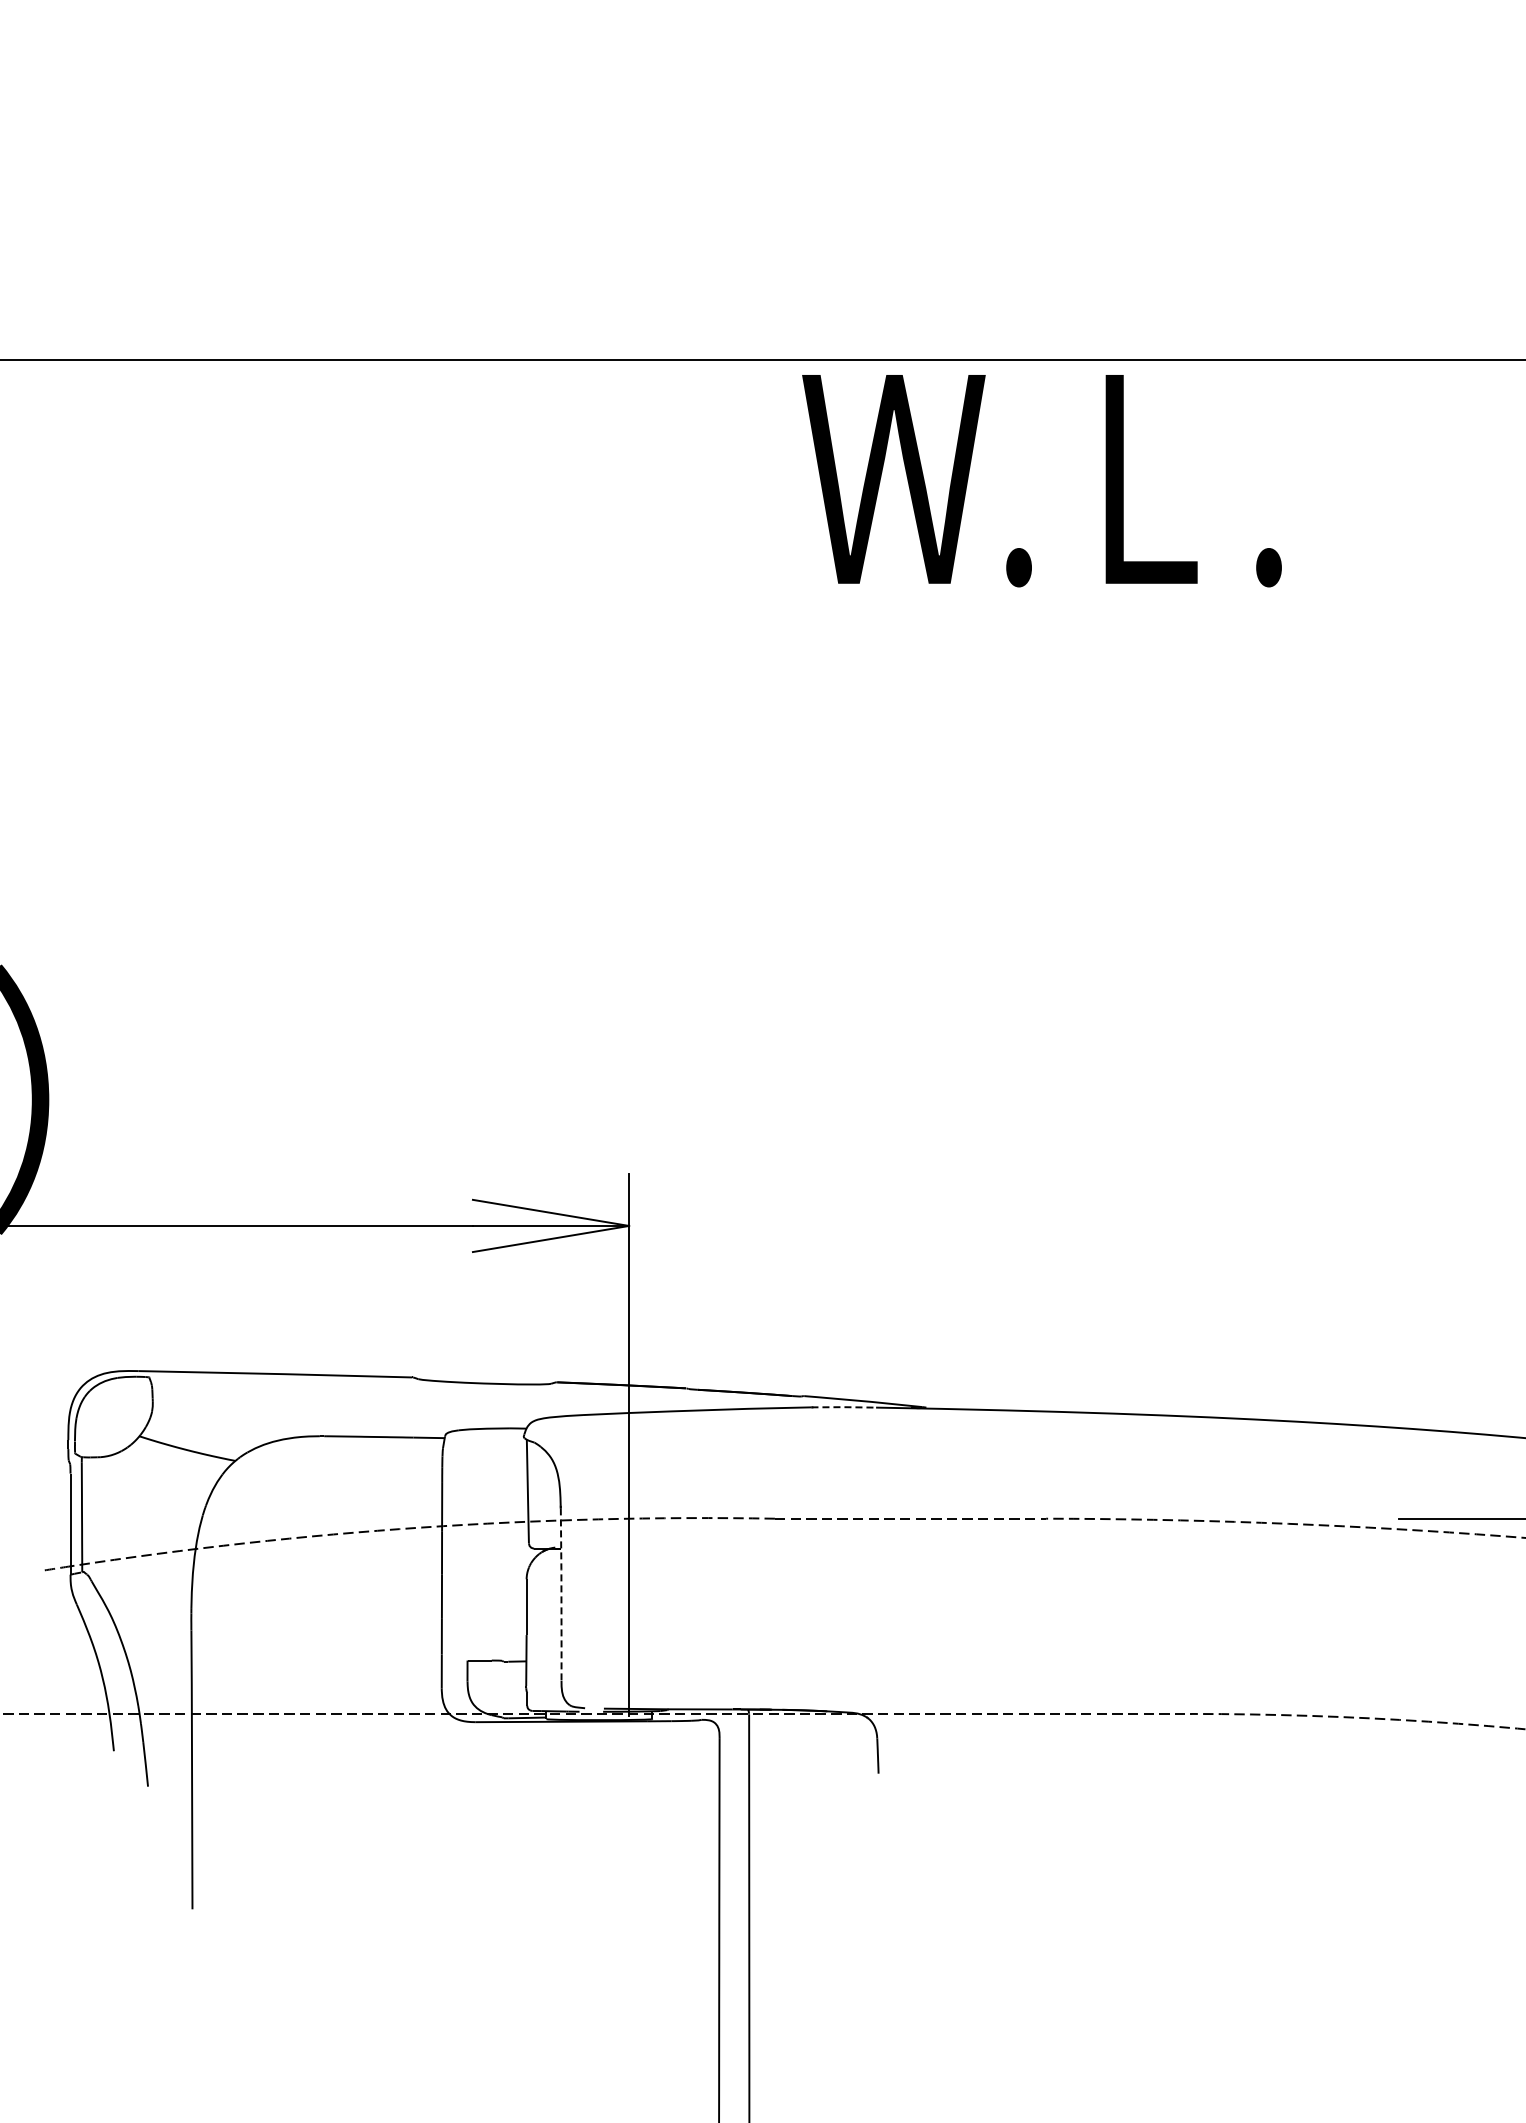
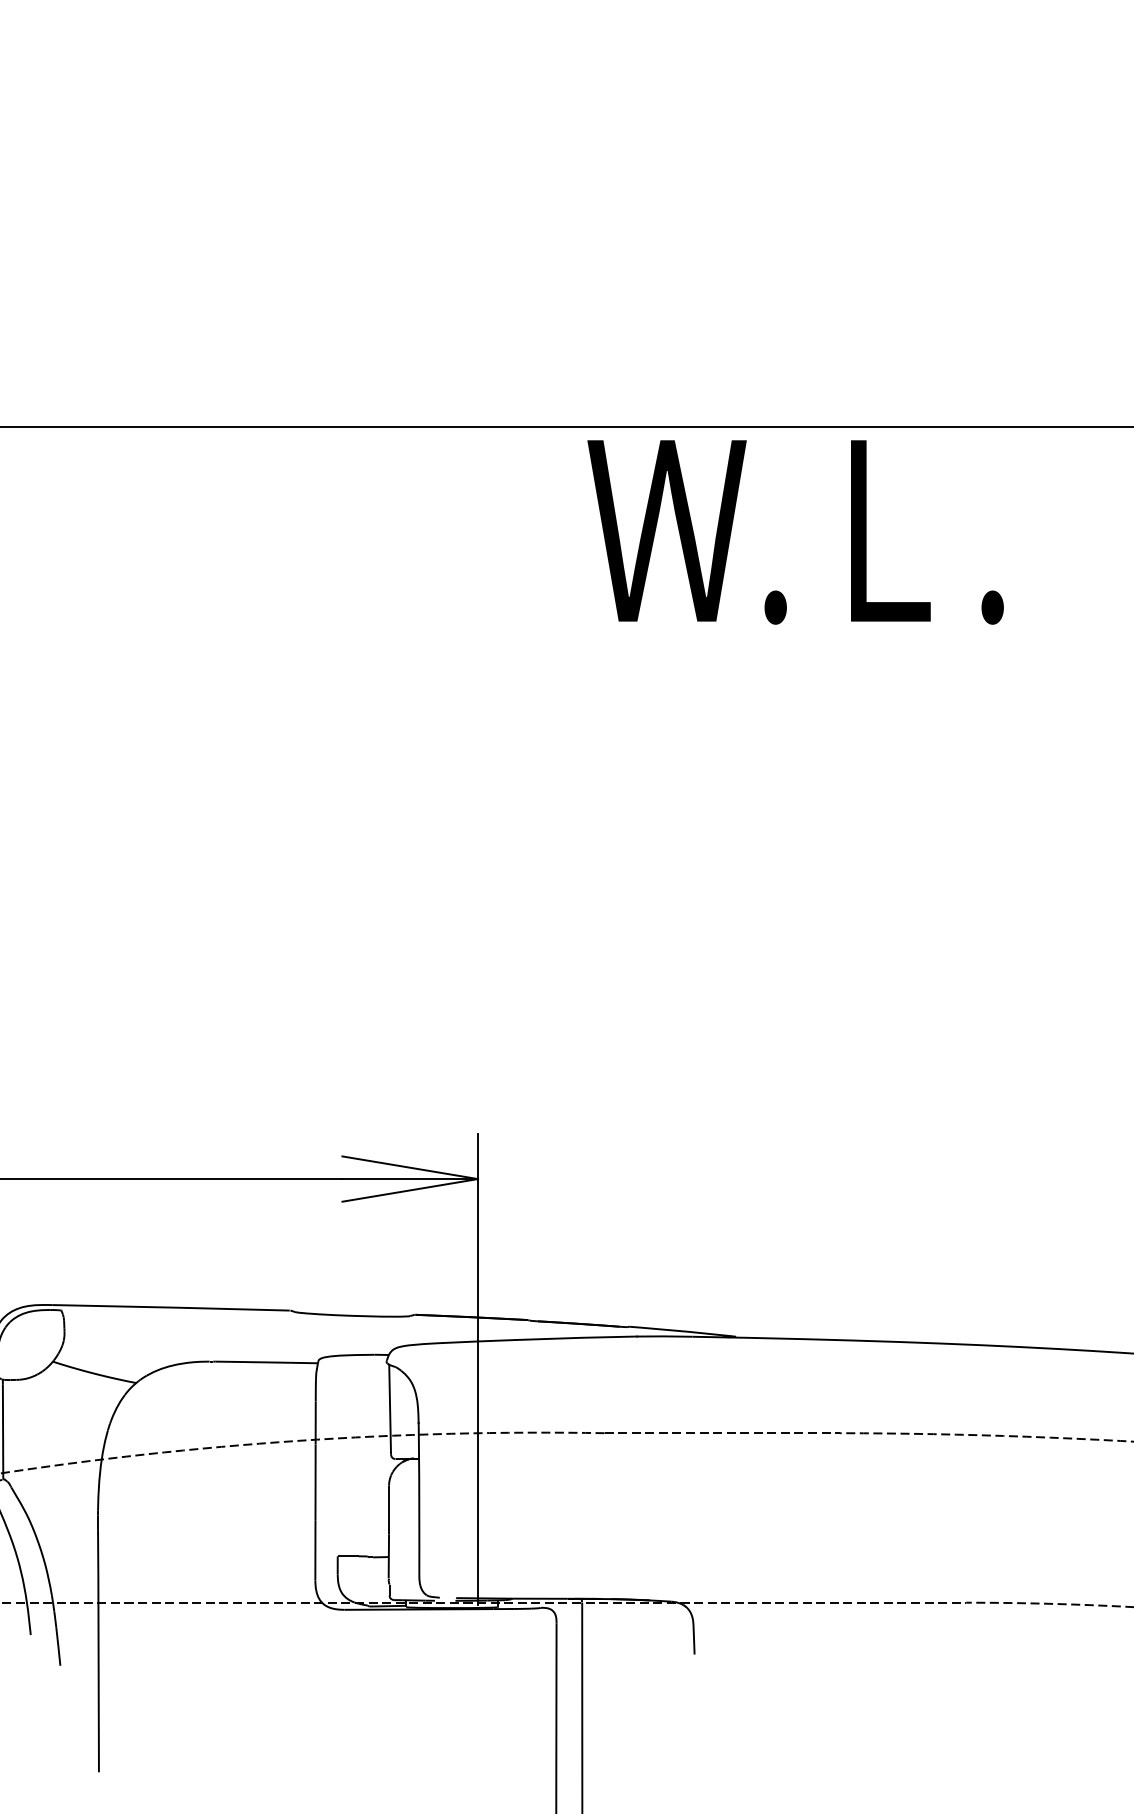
text: (1041, 481) -> (795, 532), moved
line: (843, 1407) -> (664, 1336), dashed -> solid
line: (561, 1594) -> (419, 1499), dashed -> solid

